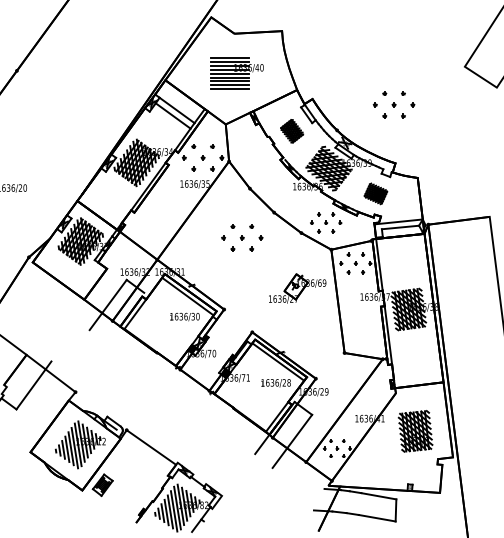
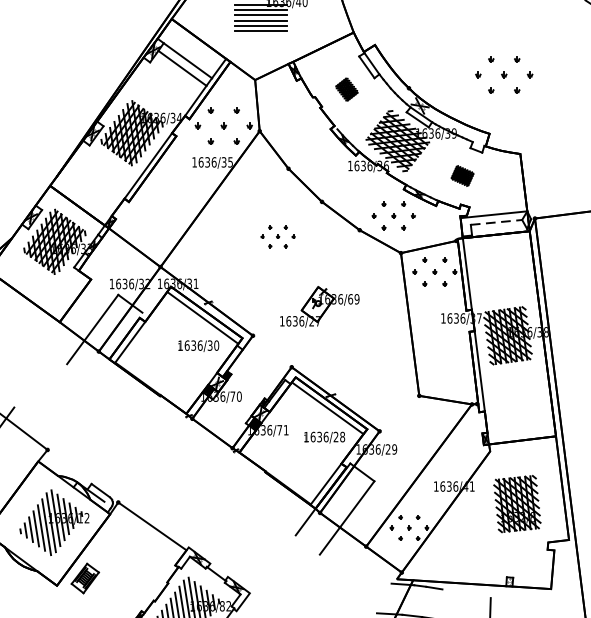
part: (393, 104) -> (503, 74), moved
part: (292, 131) -> (347, 89), size x0.7
part: (375, 193) -> (461, 175), size x0.7
line: (400, 227) -> (496, 222), solid -> dashed
part: (242, 237) -> (278, 236), size x0.6
part: (297, 288) -> (319, 306), moved
line: (378, 496) -> (466, 594), removed

